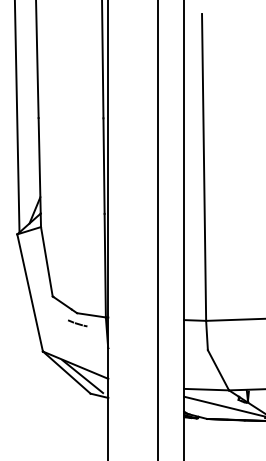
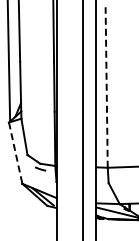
line: (203, 167) -> (106, 87), solid -> dashed
line: (29, 293) -> (15, 153), solid -> dashed

